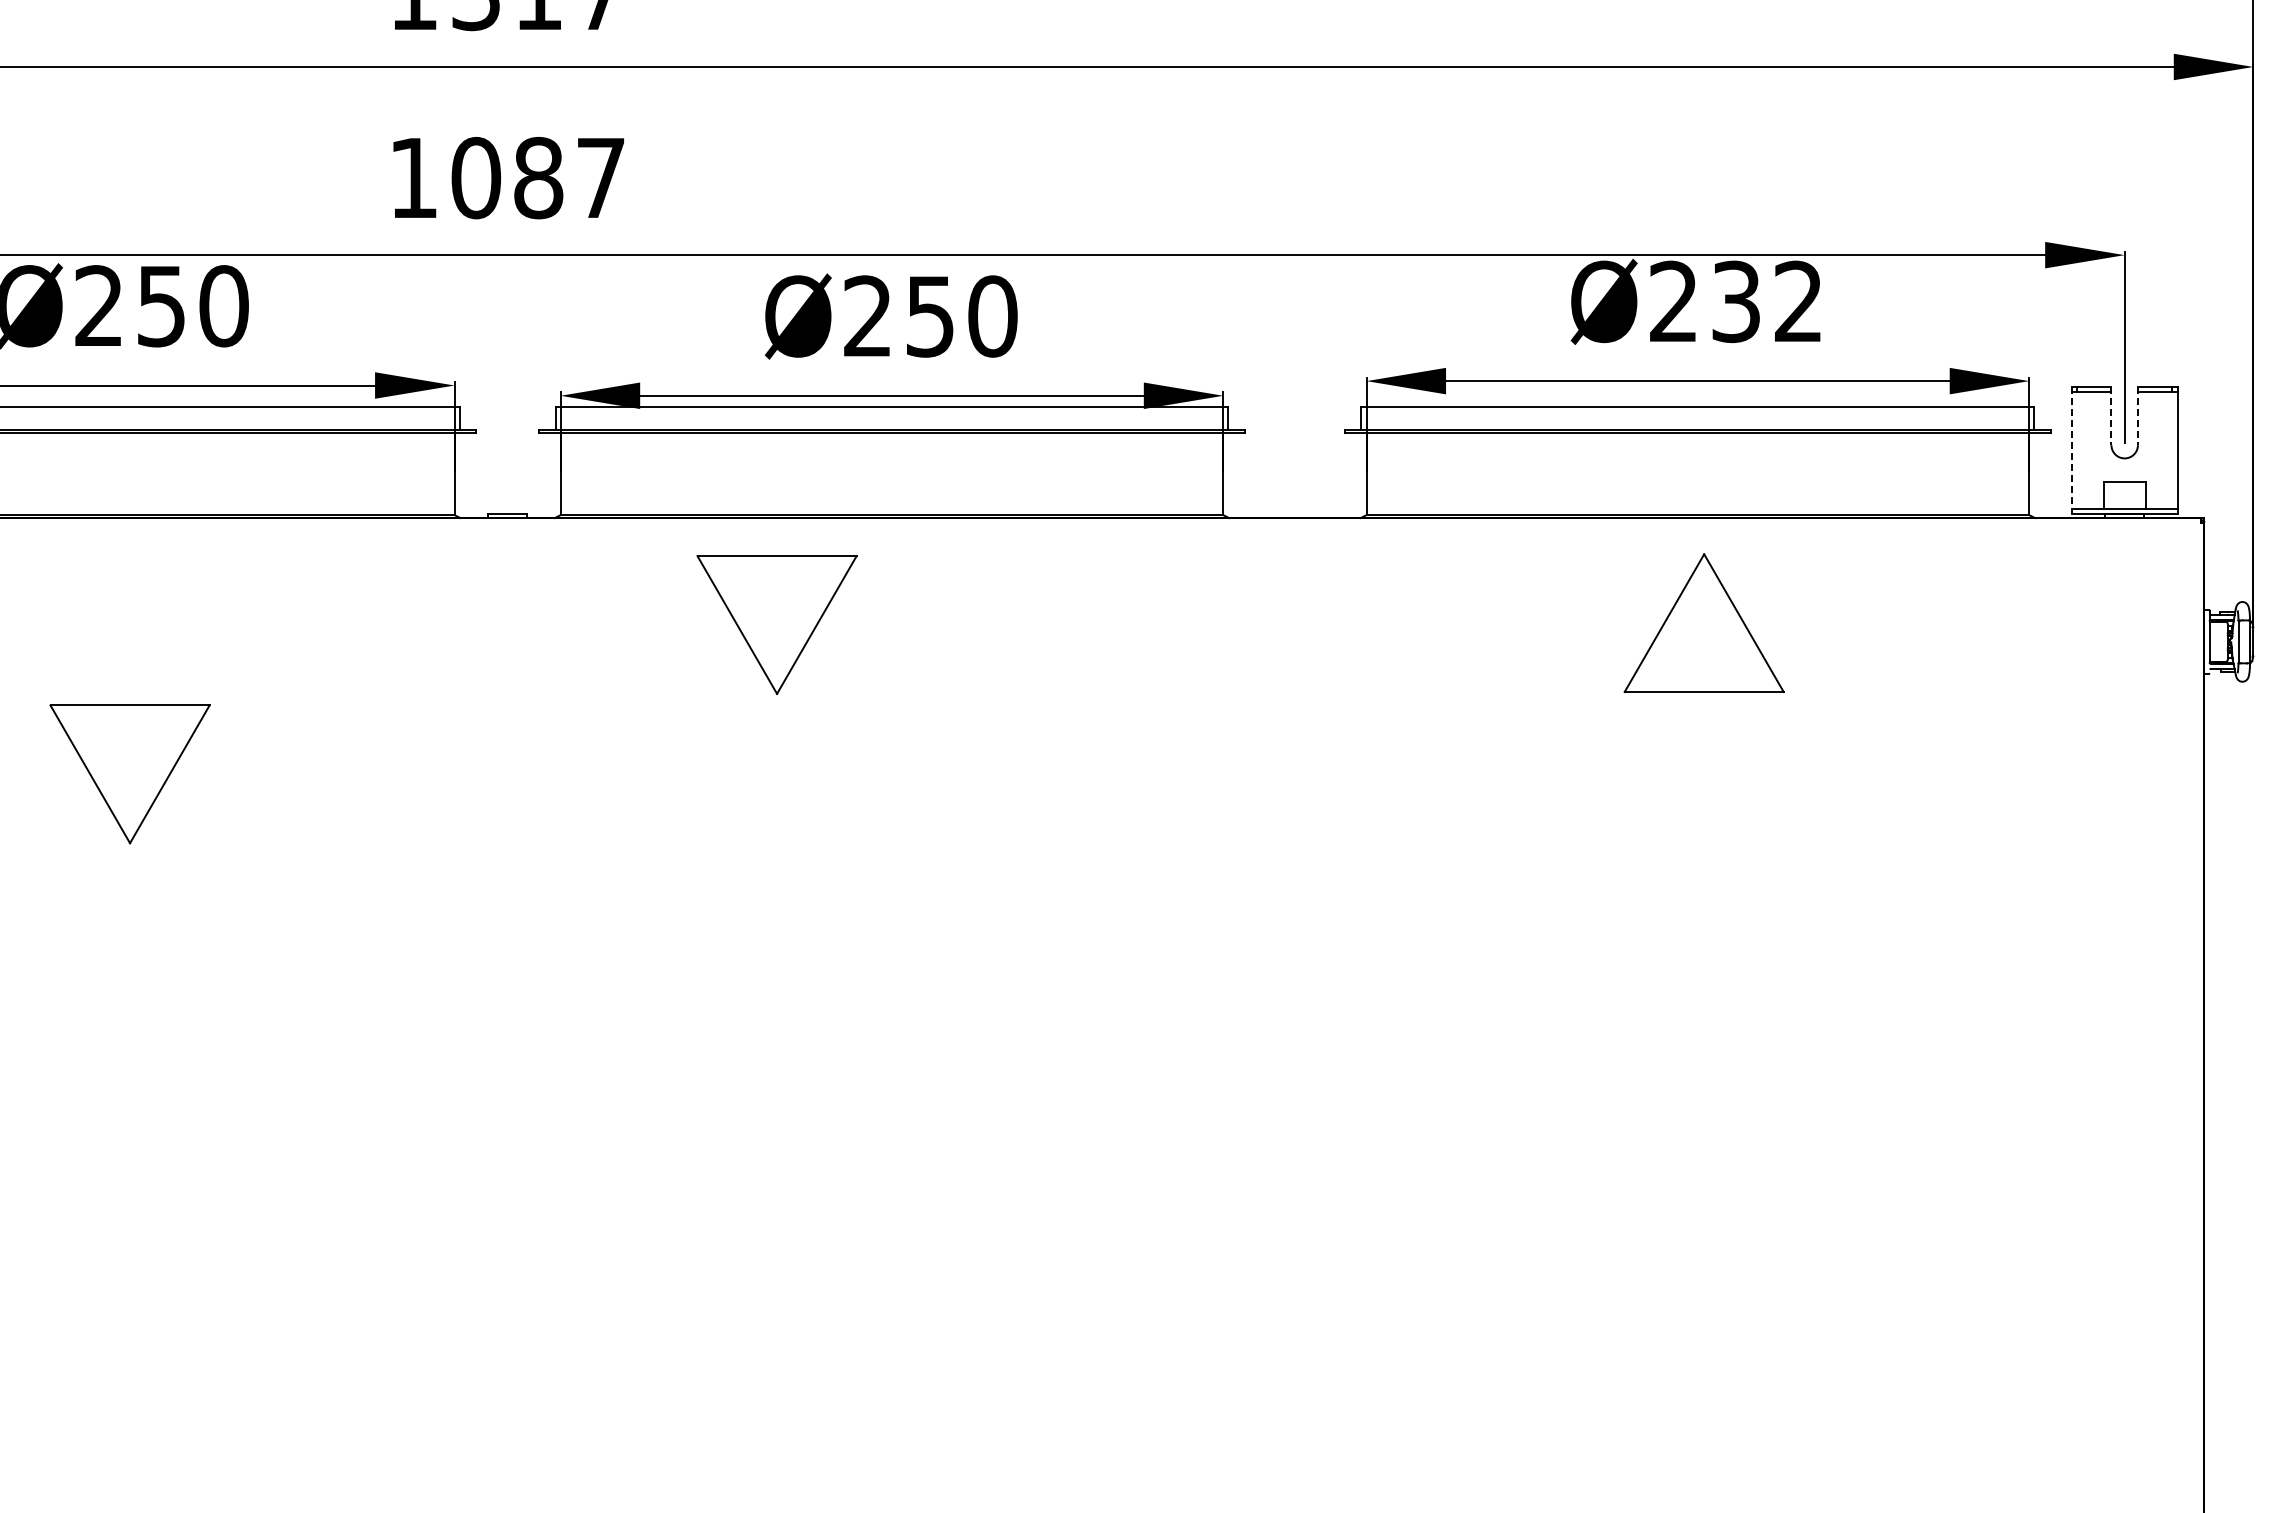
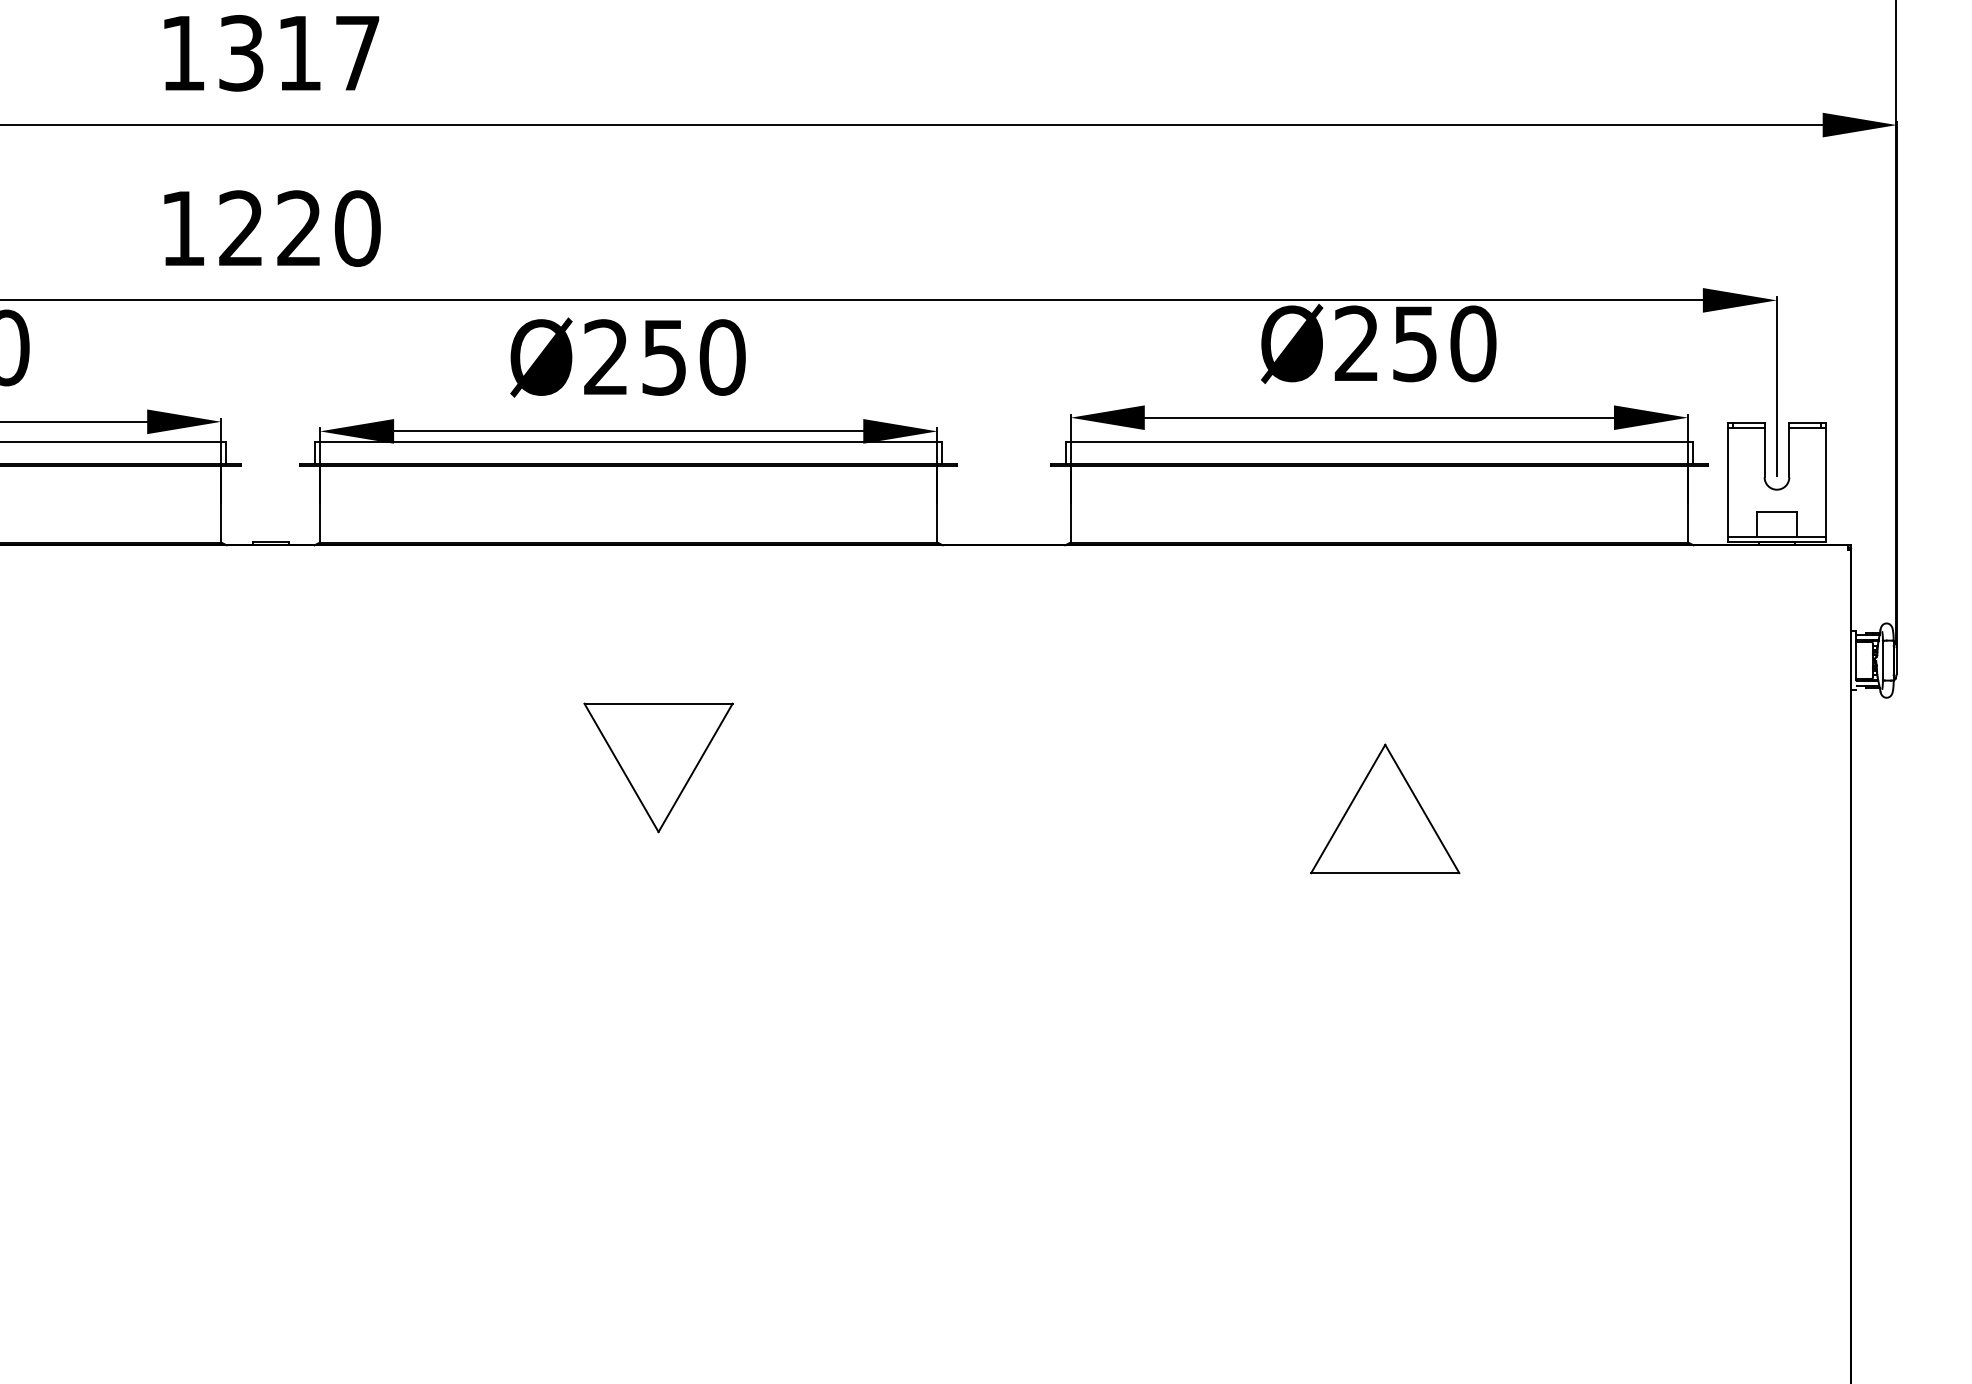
text: (538, 177) -> (299, 228), 1087 -> 1220
text: (1767, 301) -> (1444, 343), Ø232 -> Ø250
line: (2111, 416) -> (1764, 450), dashed -> solid
line: (2137, 416) -> (1788, 450), dashed -> solid
line: (2071, 450) -> (1727, 482), dashed -> solid
part: (1703, 623) -> (1384, 809), moved
part: (776, 624) -> (658, 767), moved

